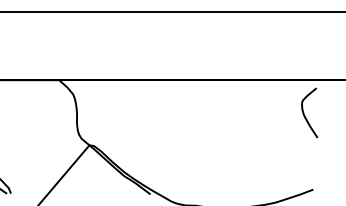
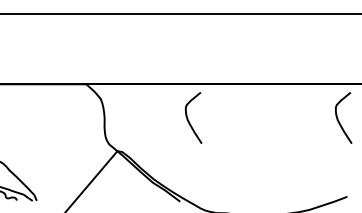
curve: (158, 113) -> (188, 118), added

